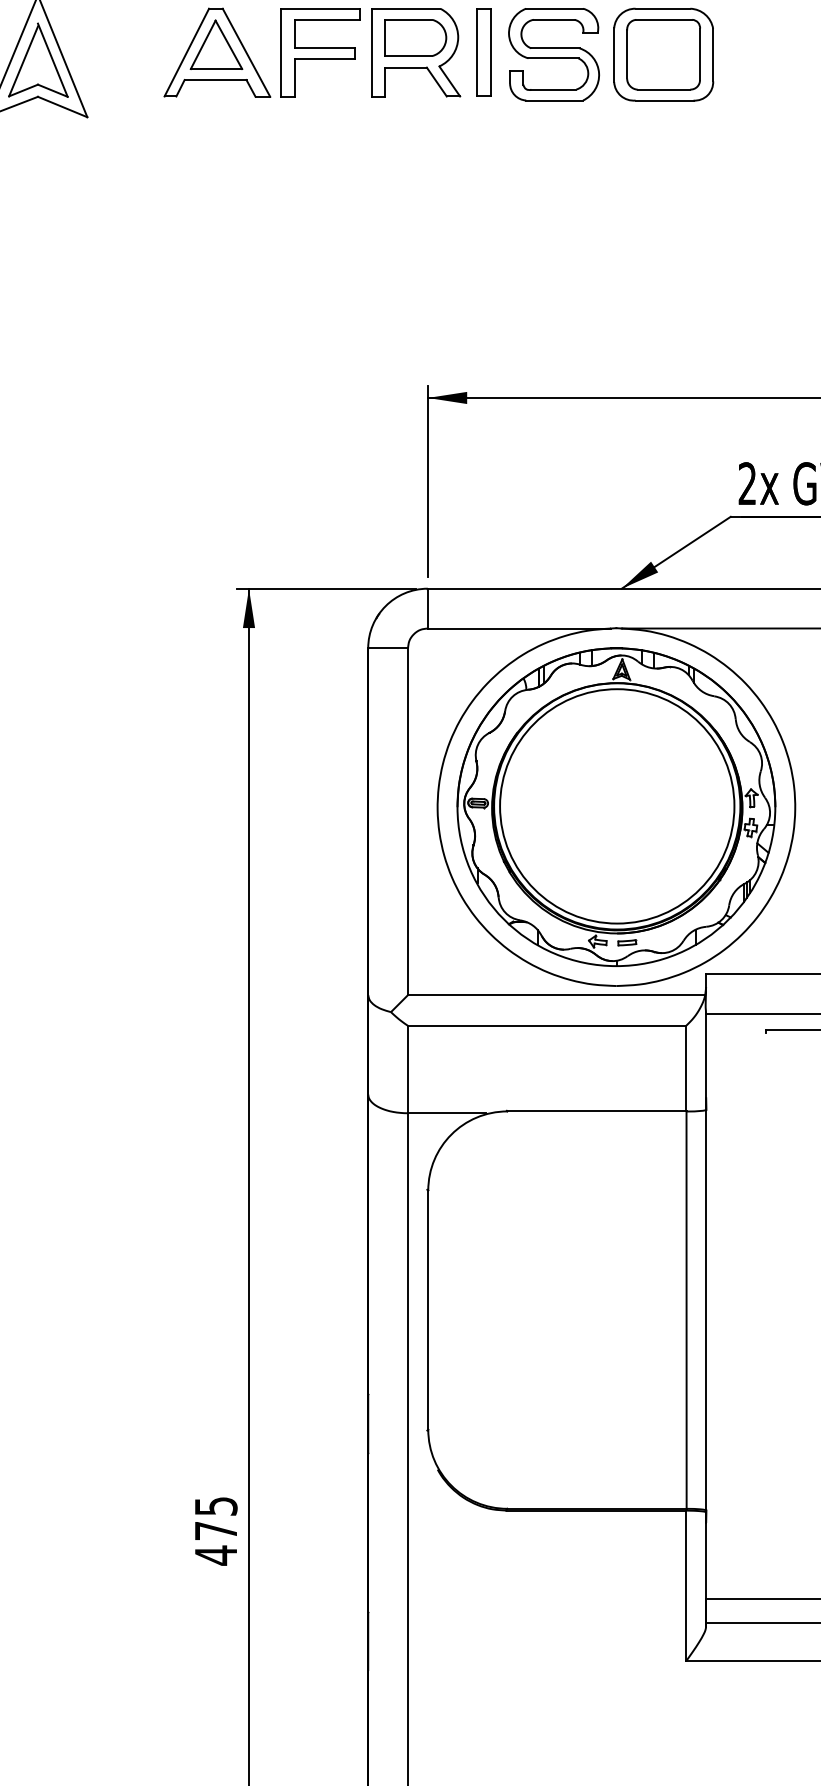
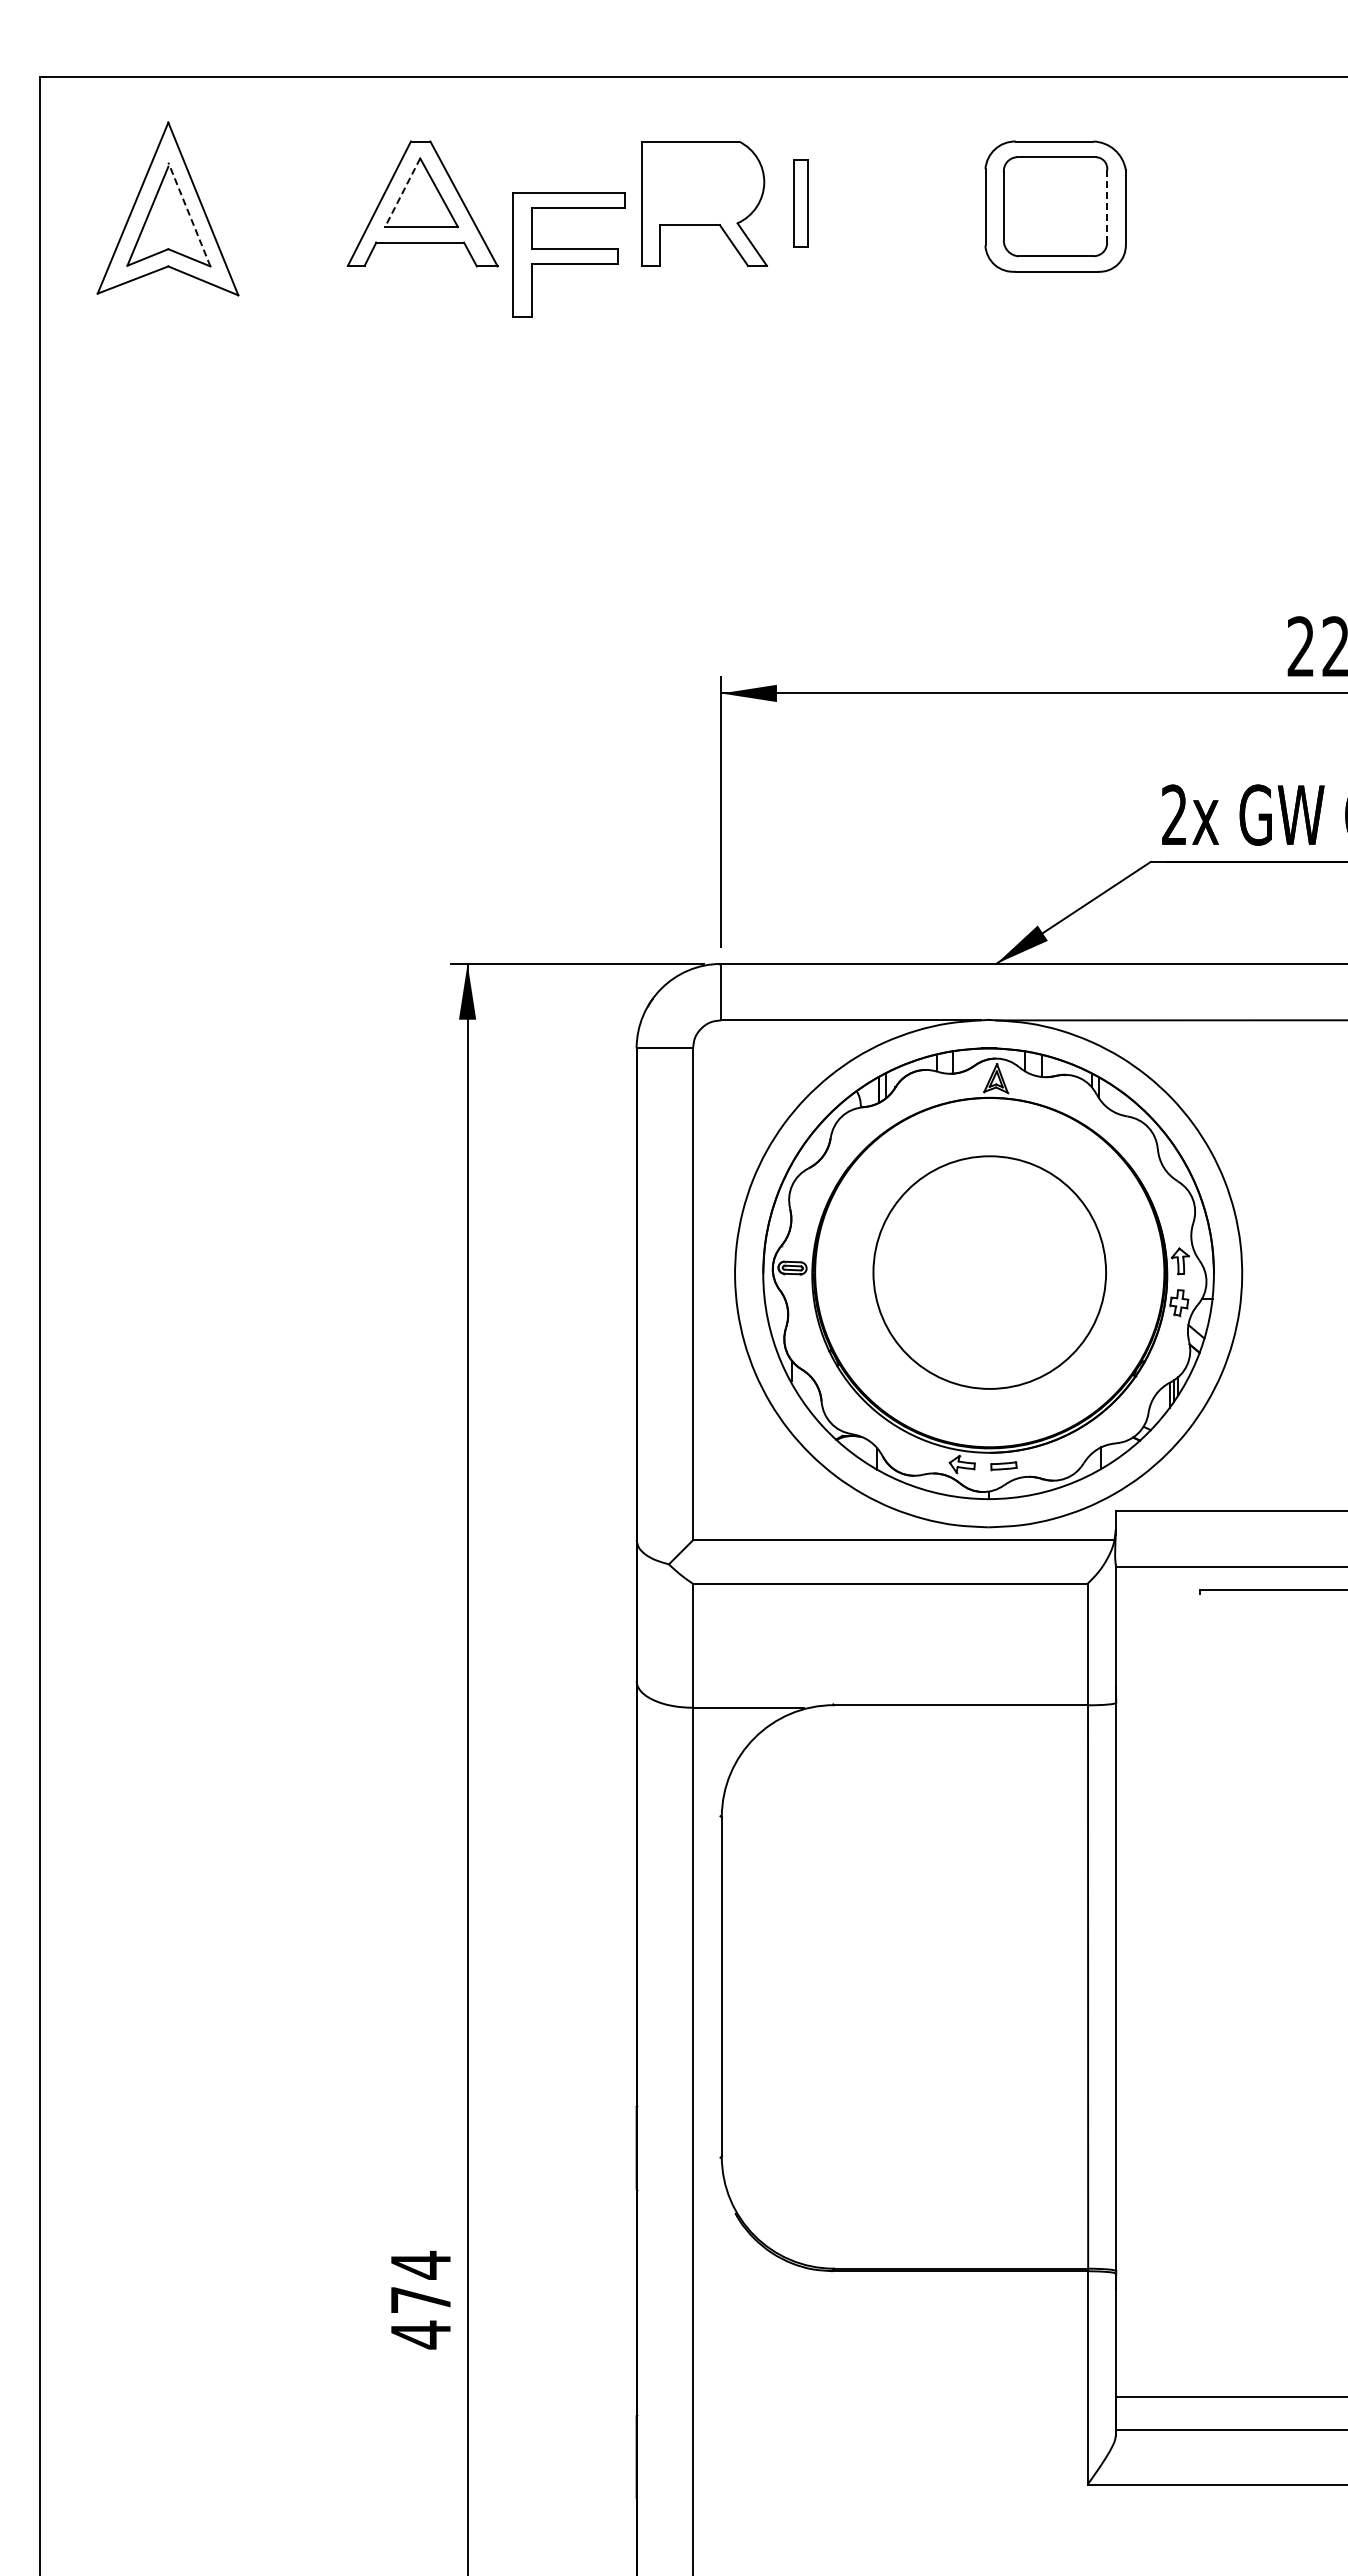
part: (415, 37) -> (703, 182), removed
line: (203, 44) -> (402, 192), solid -> dashed
part: (320, 52) -> (568, 254), moved
part: (483, 52) -> (800, 203), size x0.7
part: (553, 54) -> (899, 206), removed
line: (700, 54) -> (1107, 206), solid -> dashed
line: (52, 60) -> (189, 214), solid -> dashed
circle: (617, 806) -> (989, 1272), size x0.7
text: (216, 1505) -> (421, 2264), 475 -> 474

